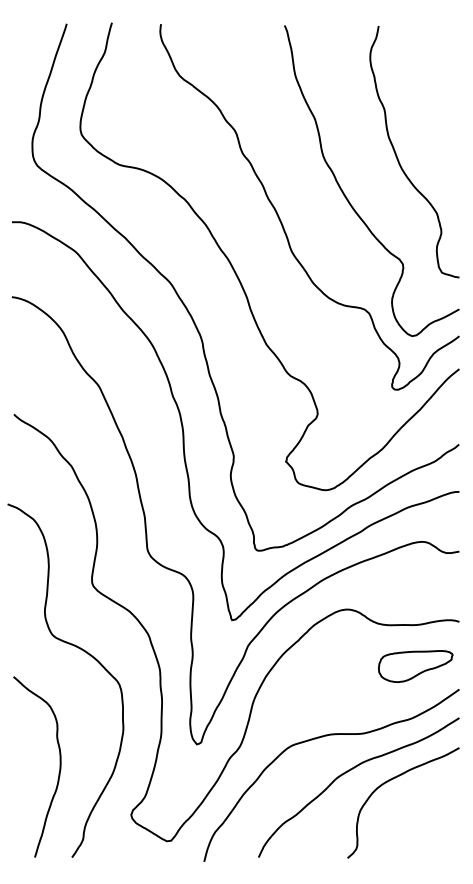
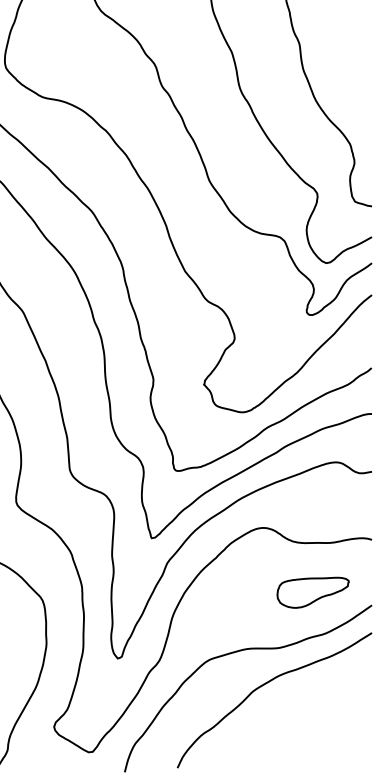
part: (415, 666) -> (312, 592), moved
curve: (391, 780) -> (306, 693), removed

